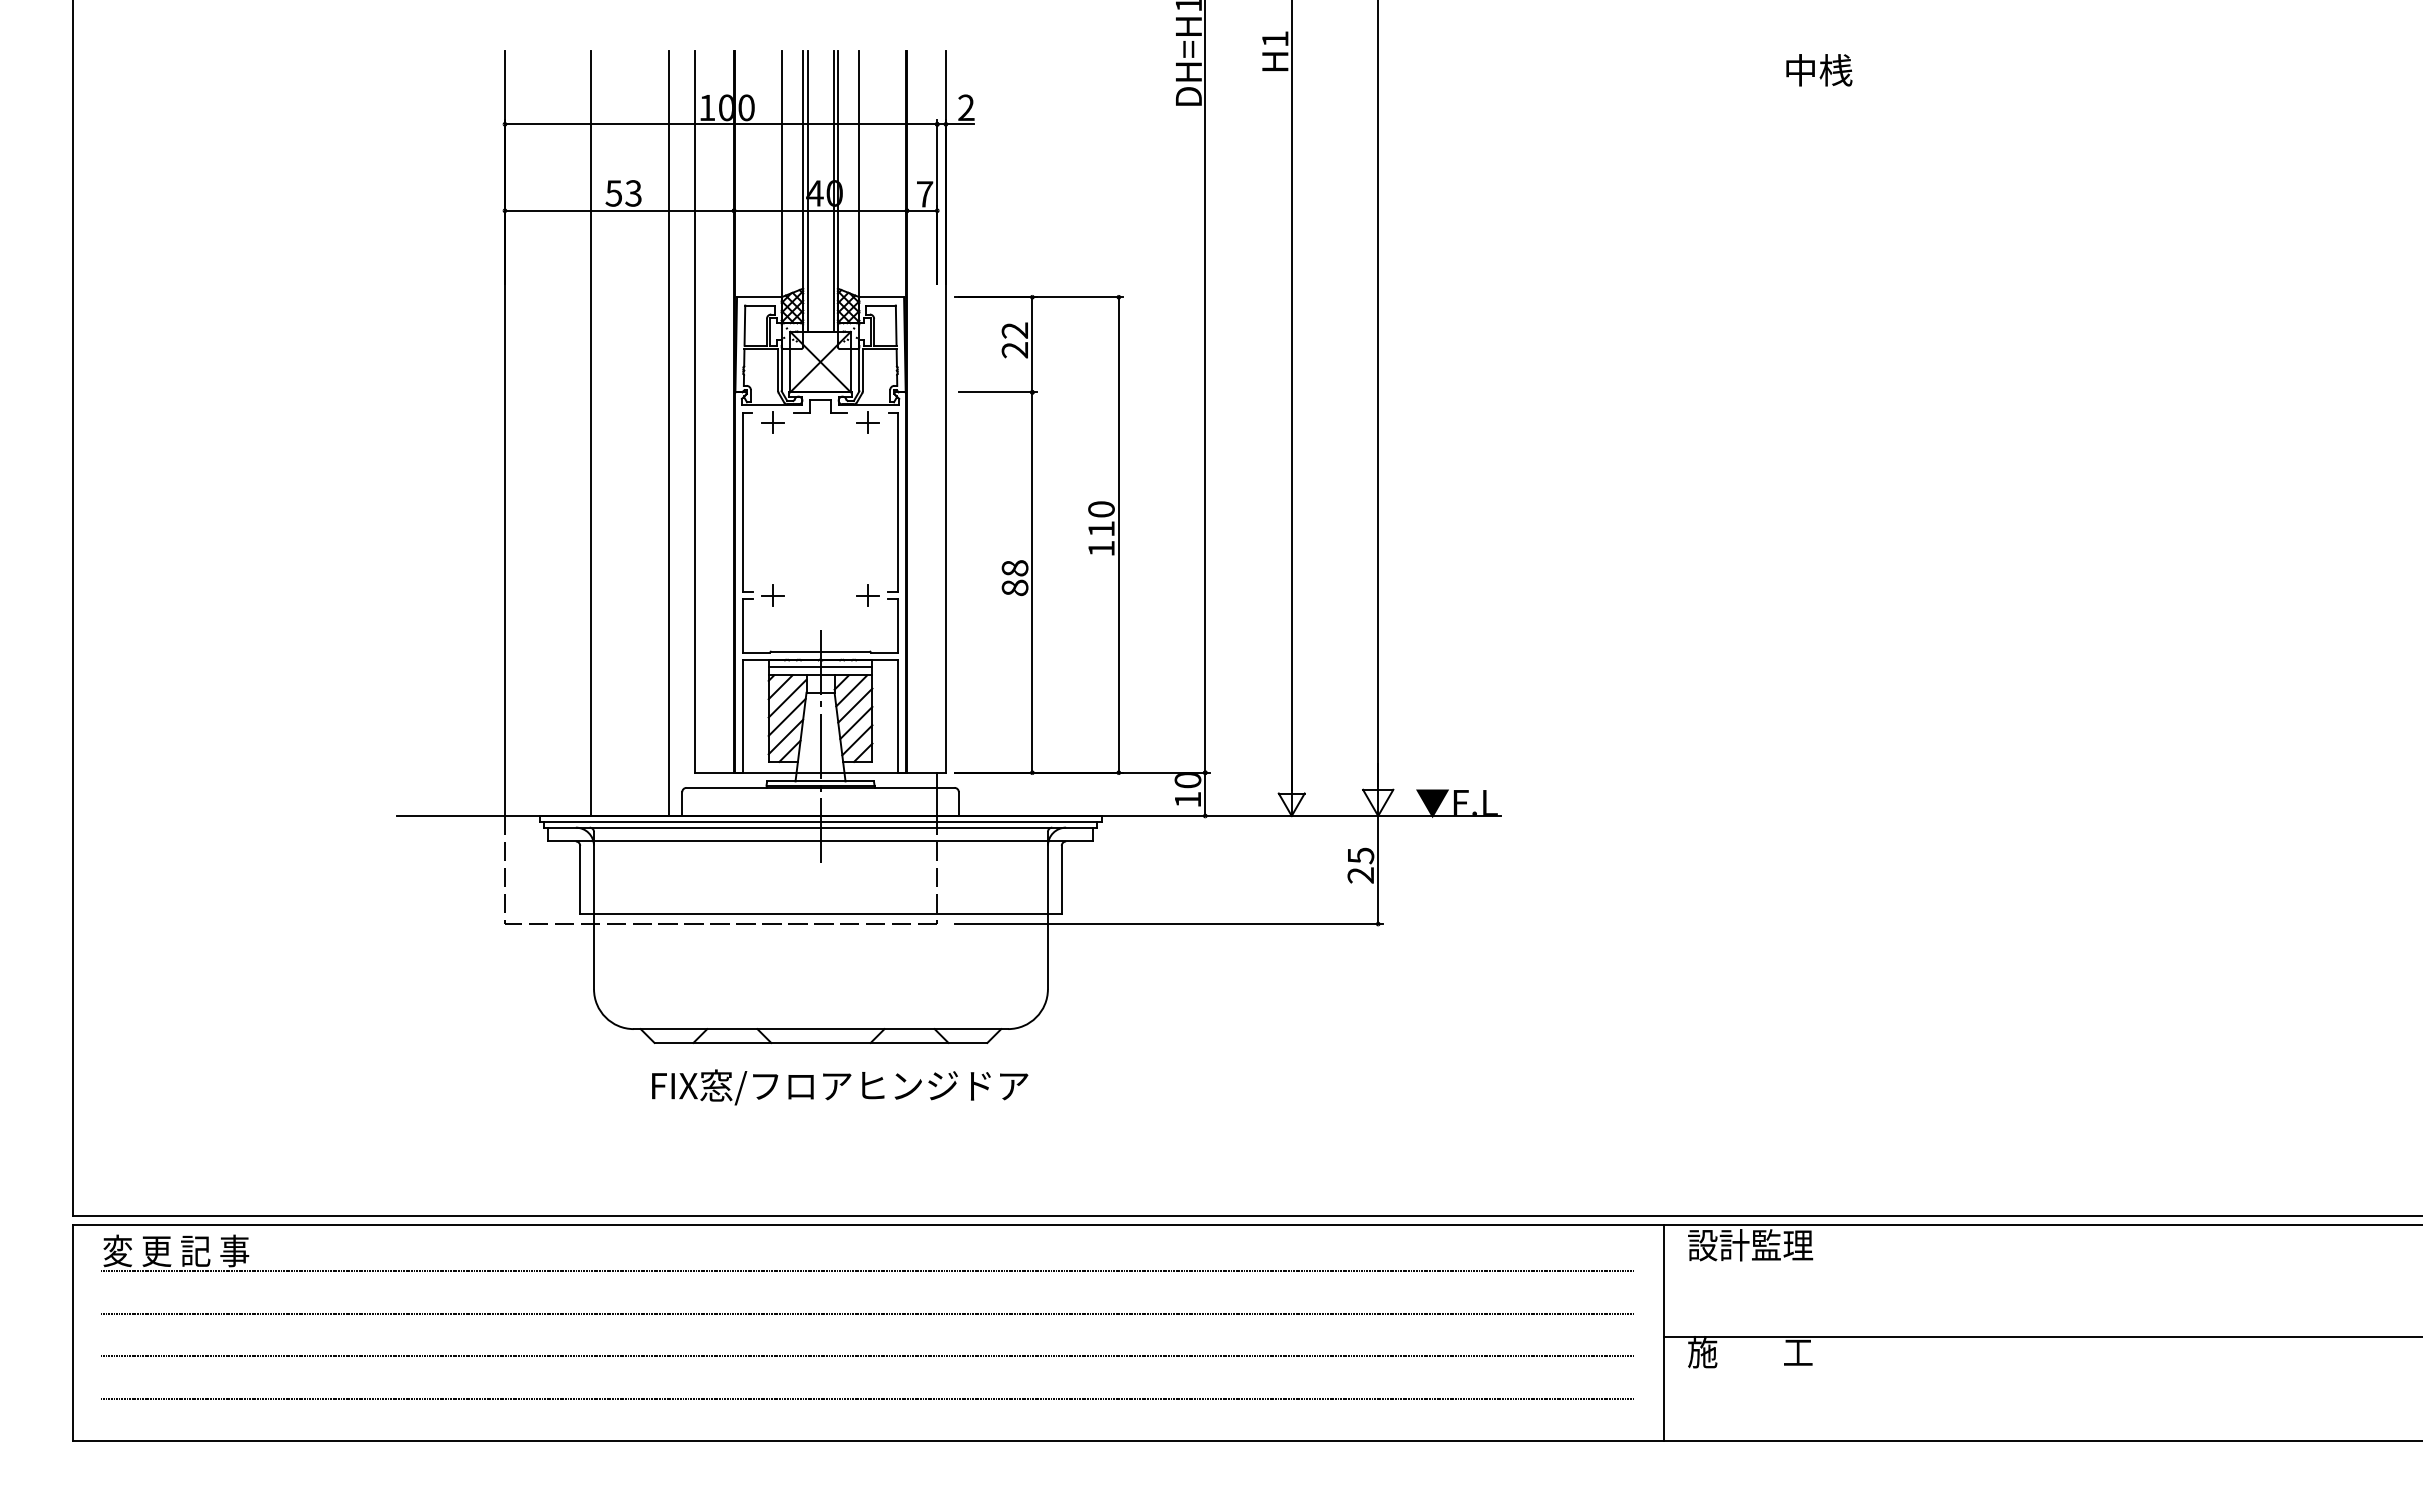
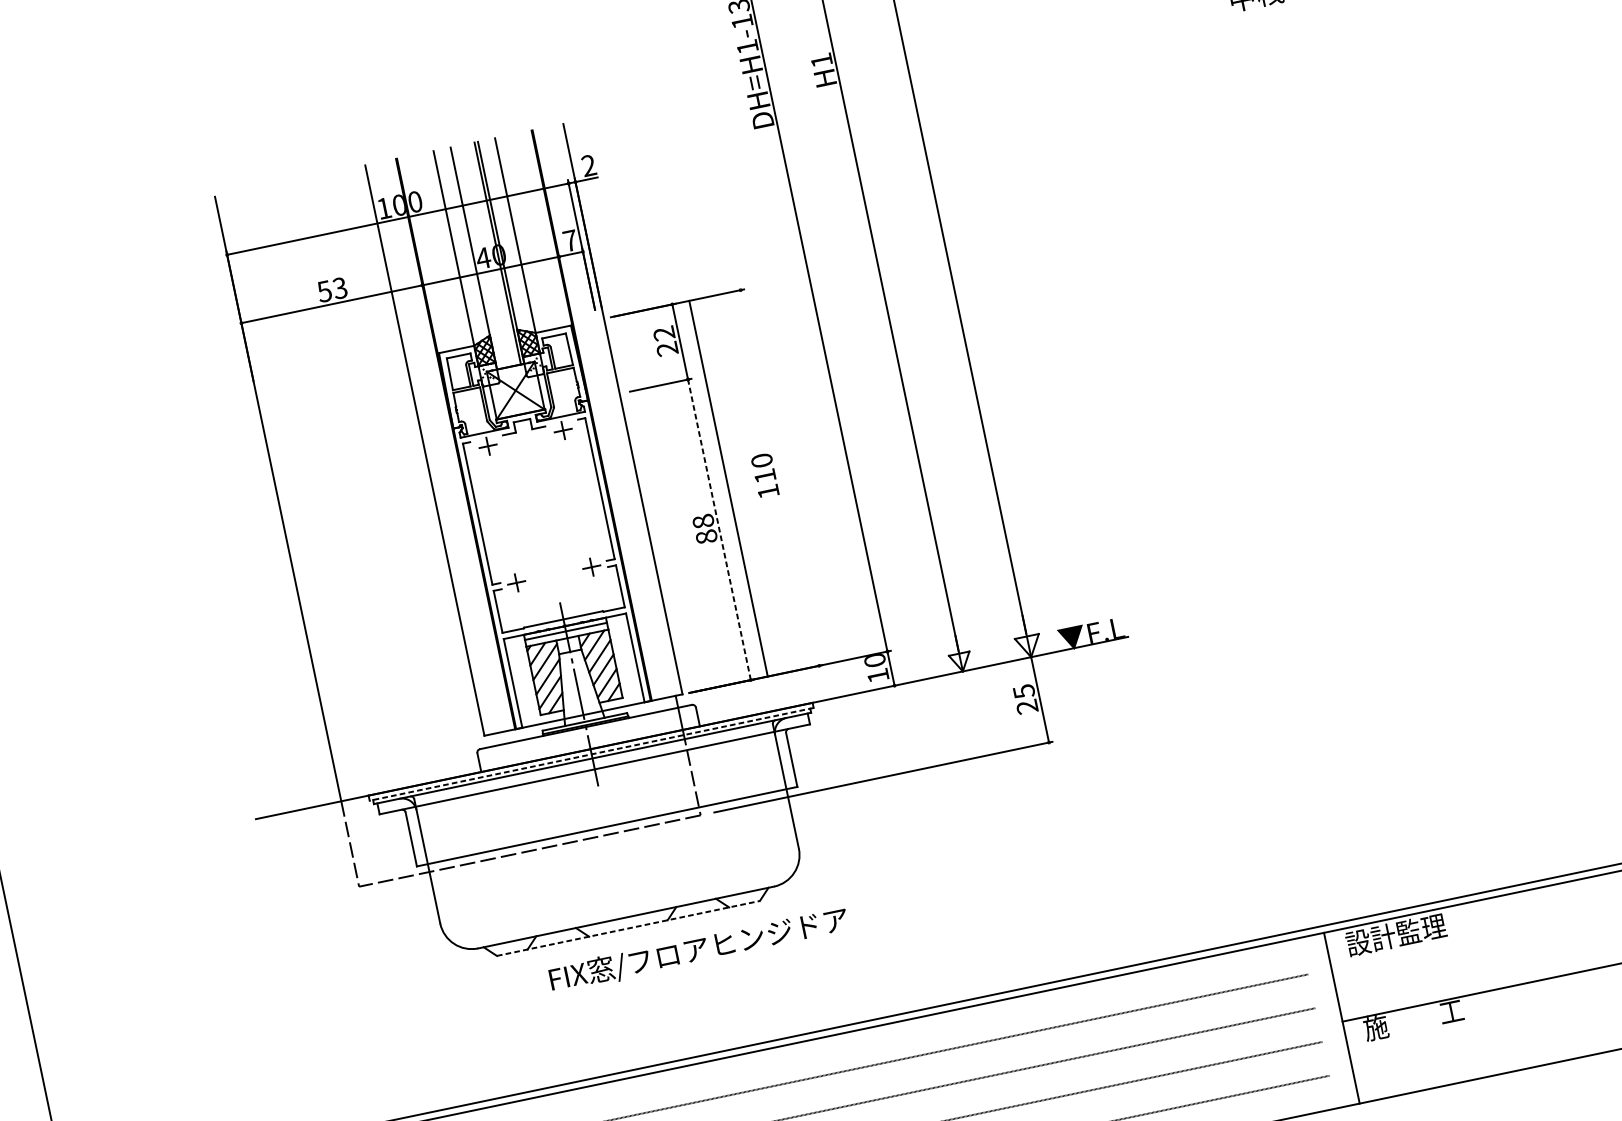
line: (807, 190) -> (477, 257), removed
line: (591, 432) -> (346, 484), removed
line: (669, 432) -> (407, 471), removed
line: (1118, 534) -> (728, 488), moved
line: (1032, 582) -> (719, 529), solid -> dashed
line: (820, 822) -> (591, 754), solid -> dashed
line: (821, 1042) -> (628, 928), solid -> dashed
text: (840, 1087) -> (699, 950), moved

